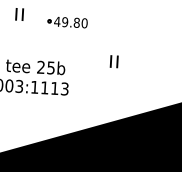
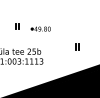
part: (113, 60) -> (77, 46), moved

